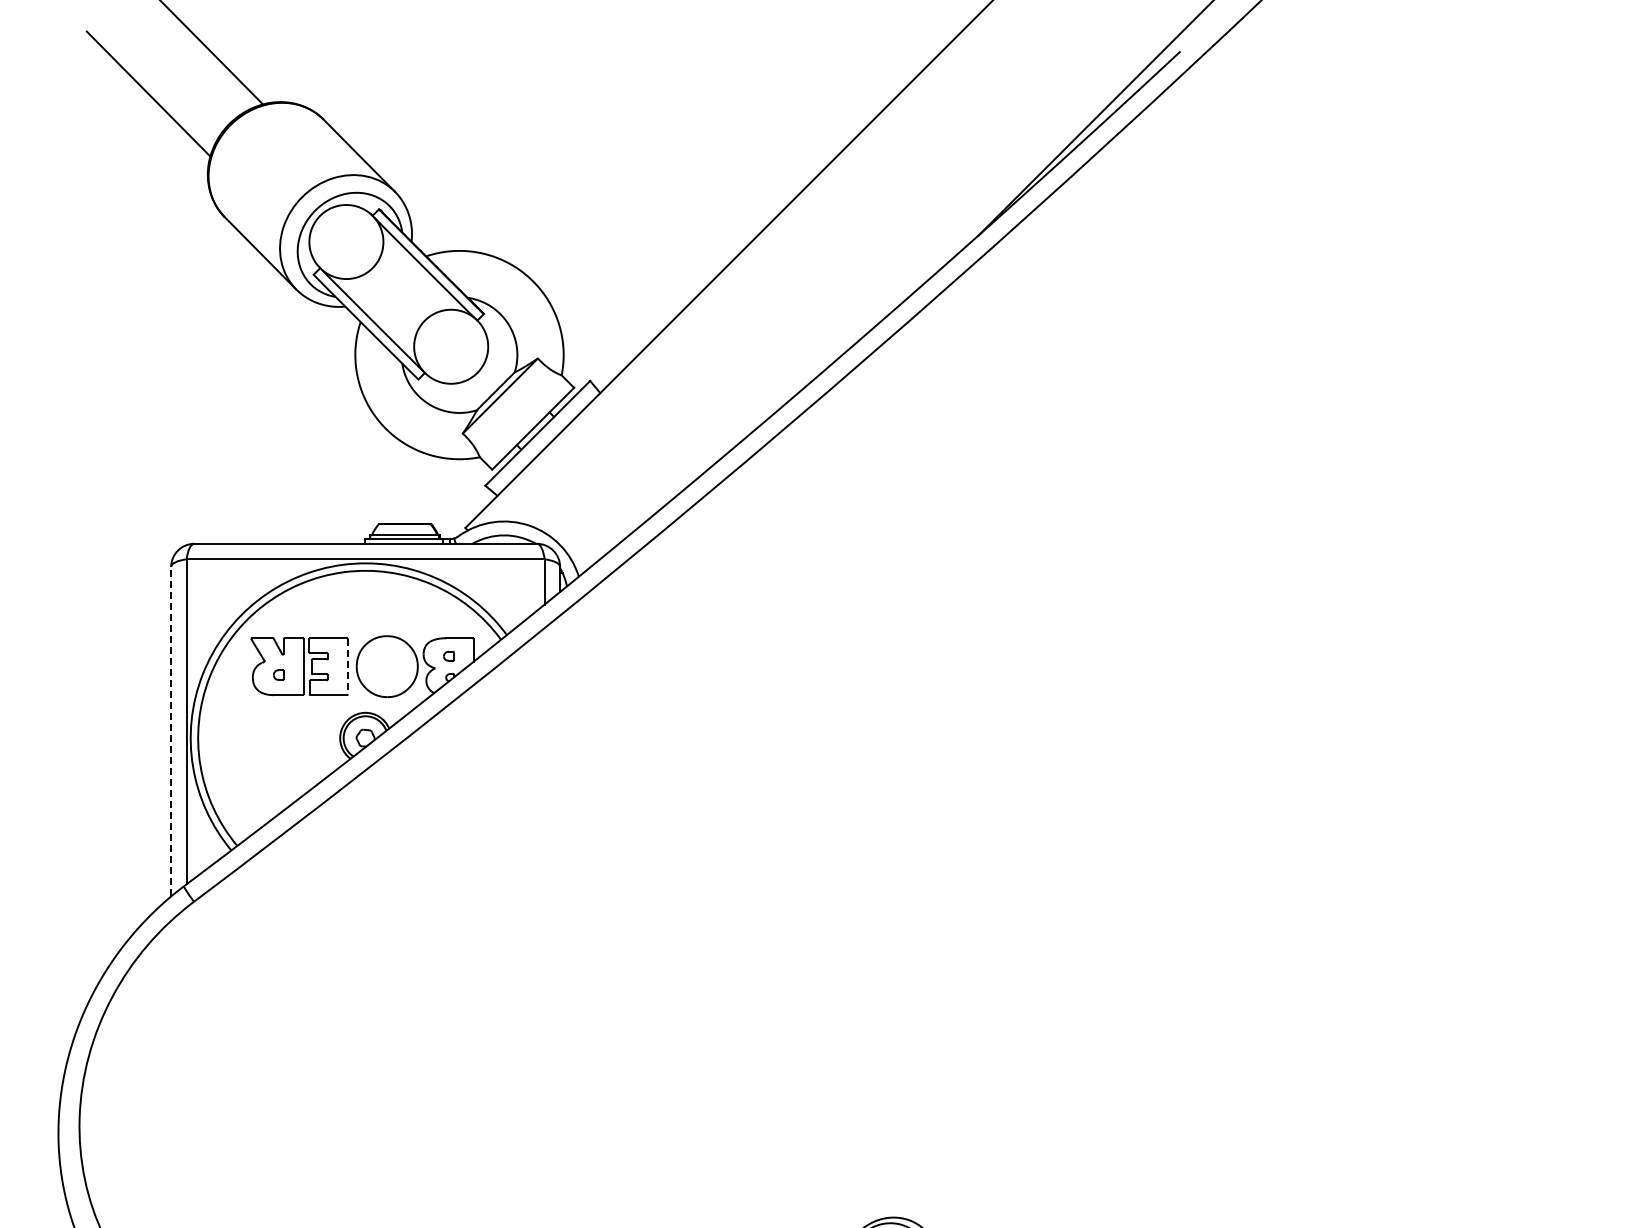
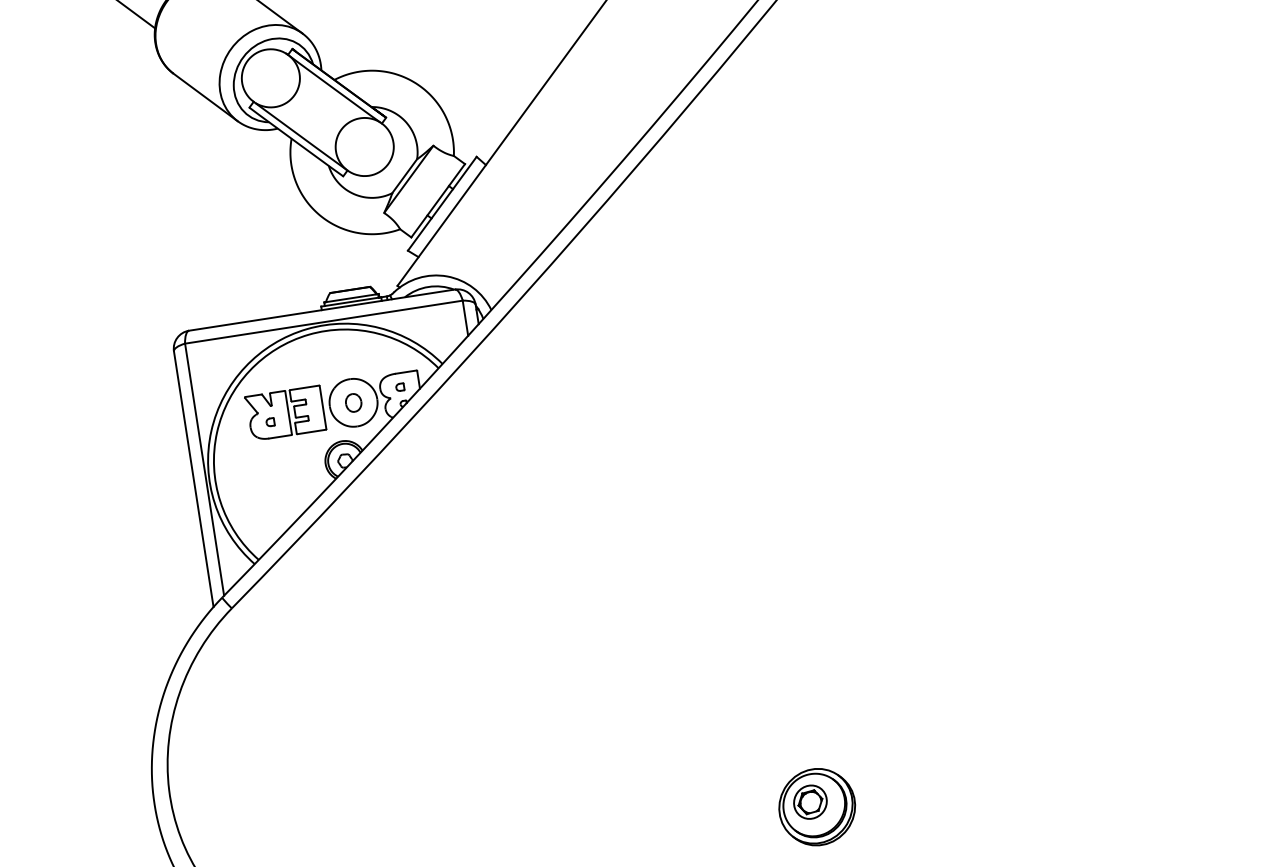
line: (347, 666) -> (322, 407), dashed -> solid
part: (387, 666) -> (353, 402), added
line: (171, 731) -> (193, 479), dashed -> solid

